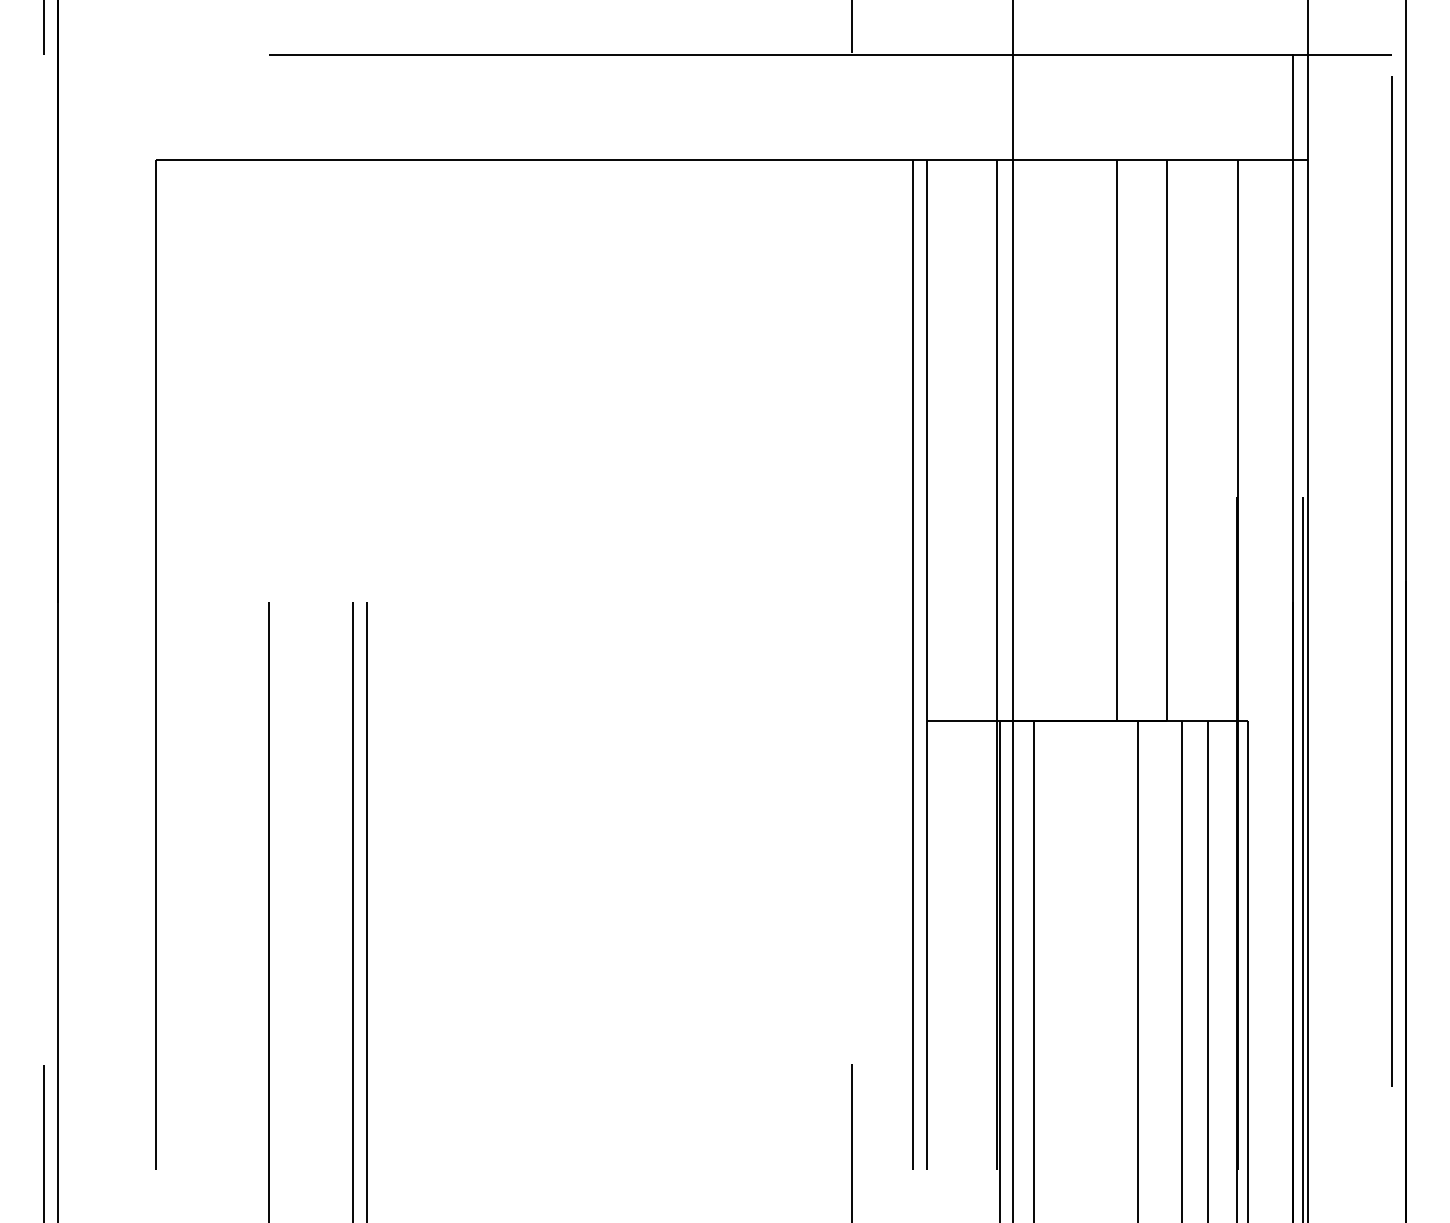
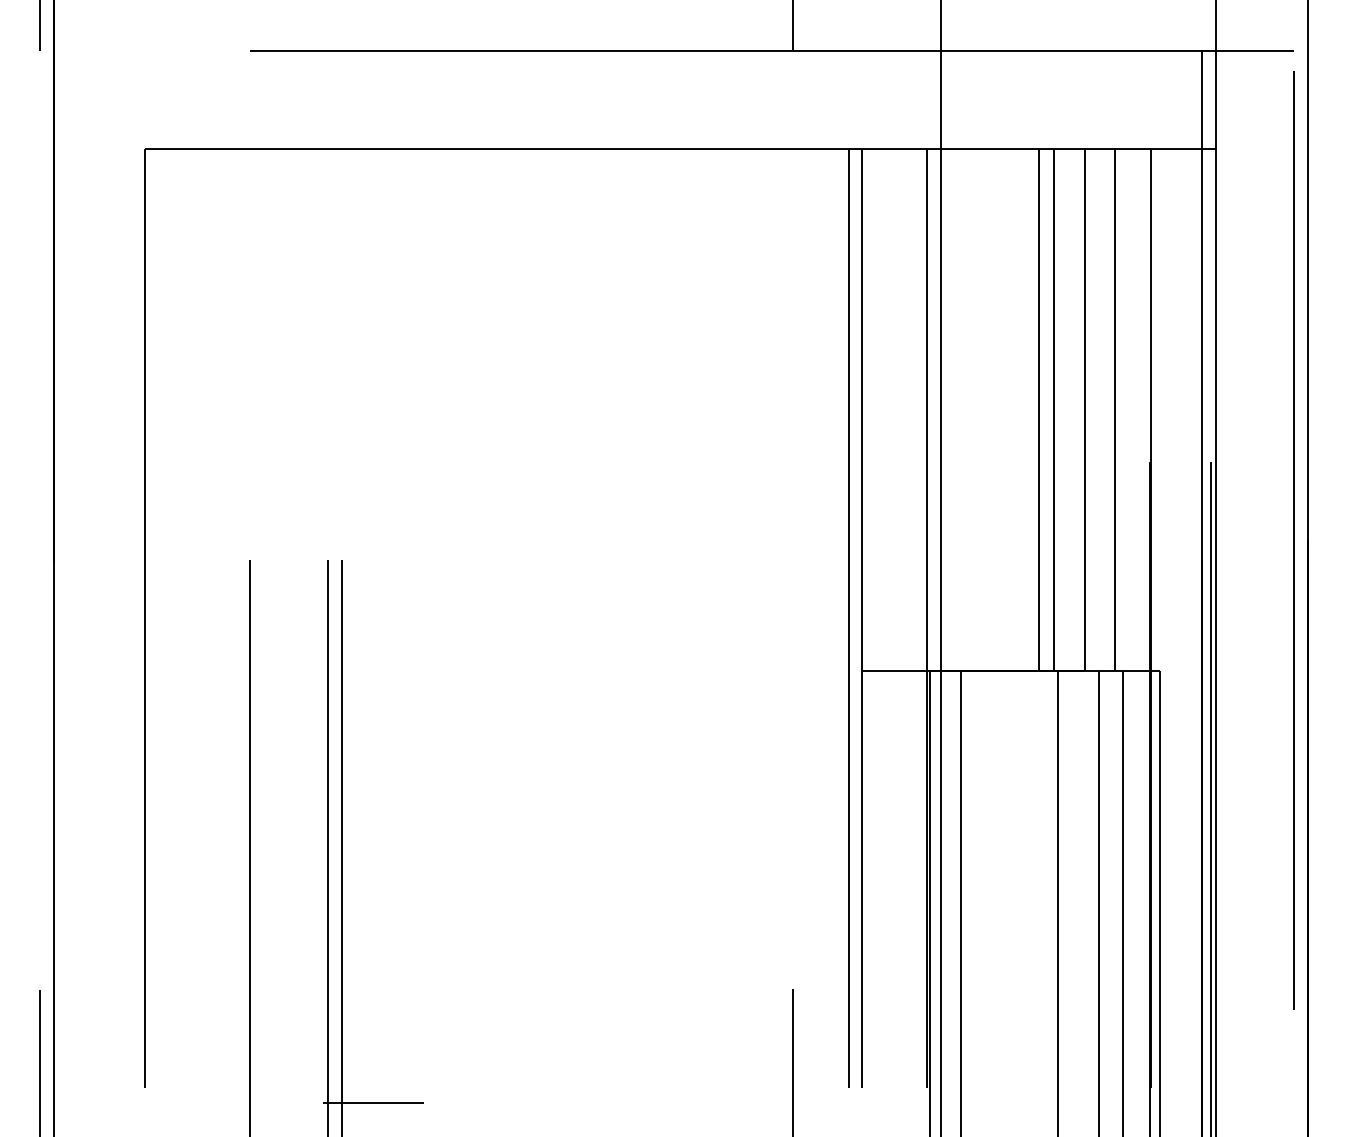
line: (1133, 440) -> (1053, 409), added
line: (1199, 440) -> (1115, 409), added
line: (401, 1185) -> (373, 1102), added

